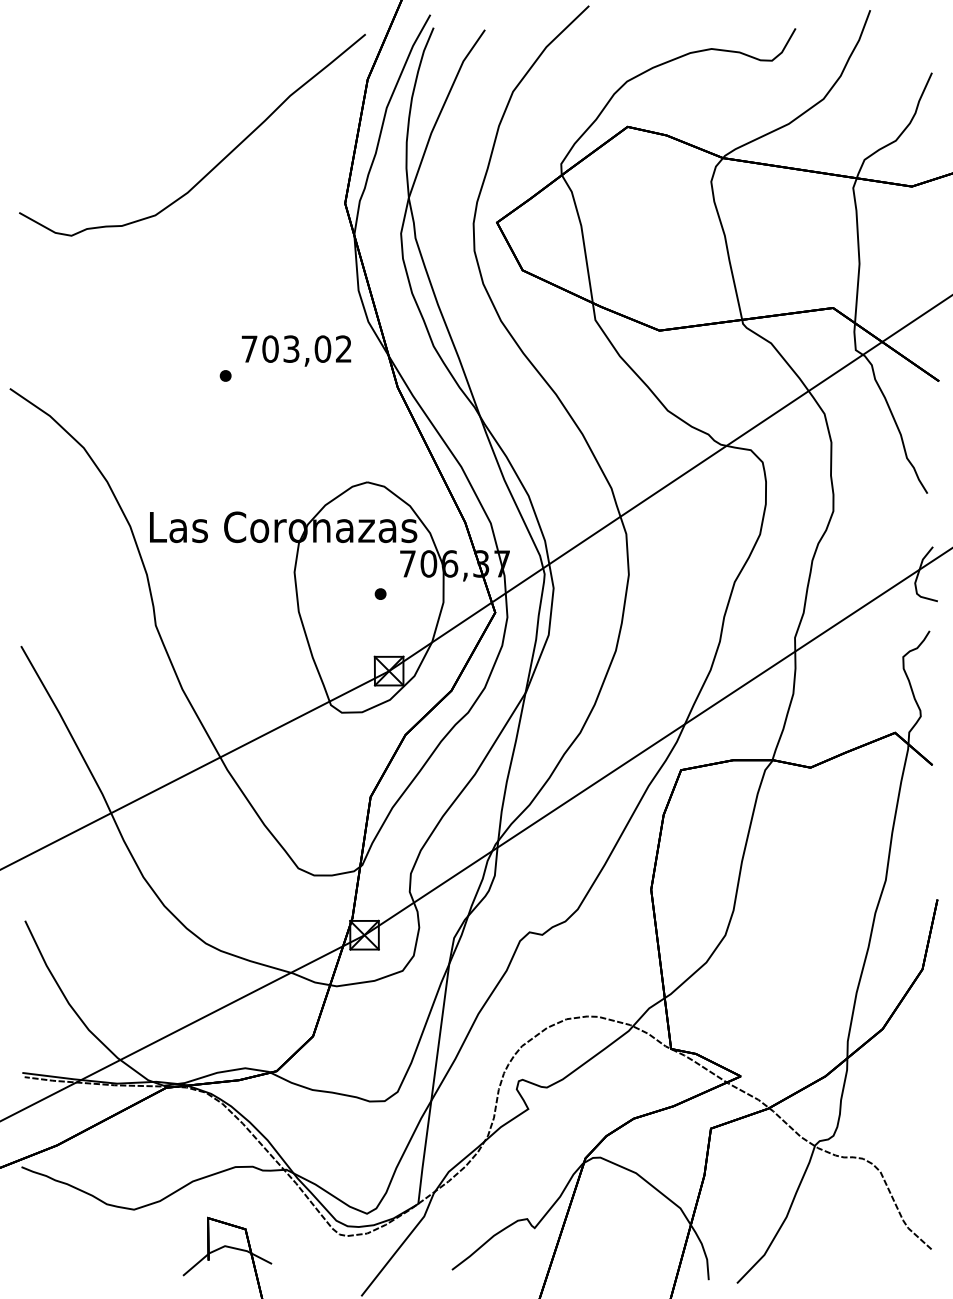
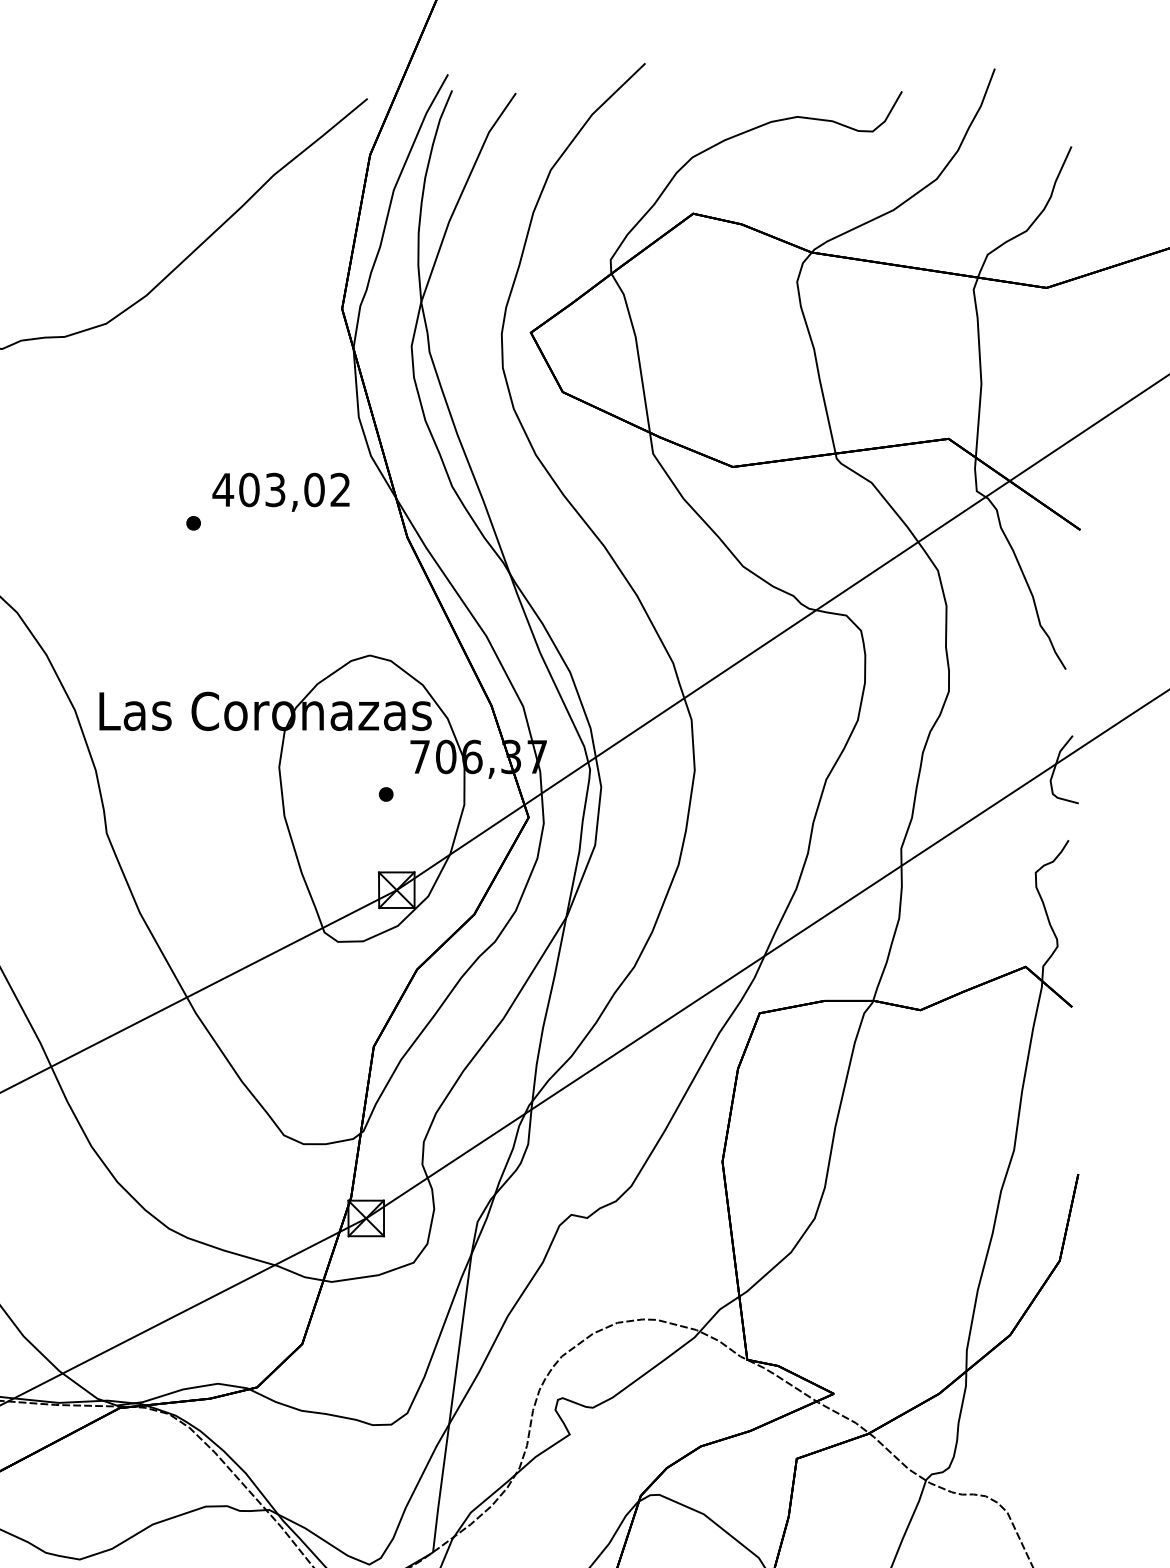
text: (249, 348) -> (223, 489), 703,02 -> 403,02

